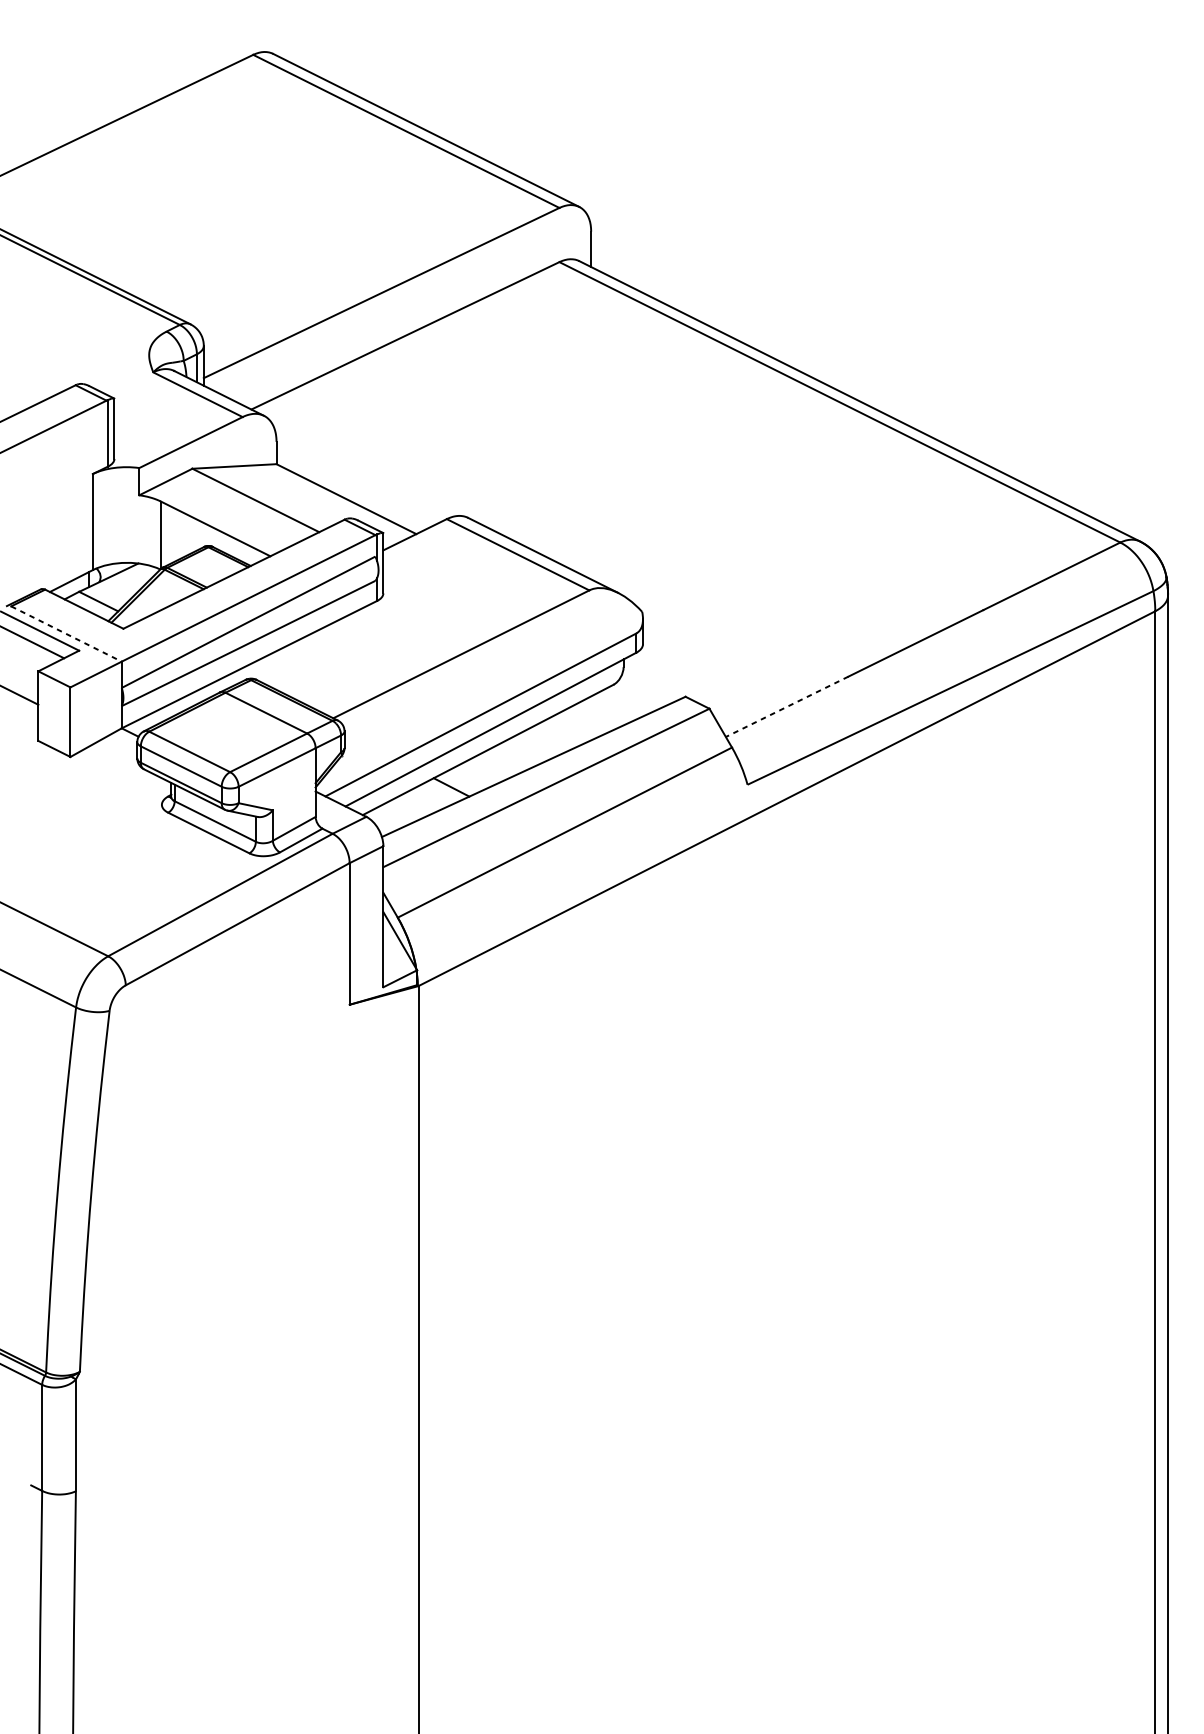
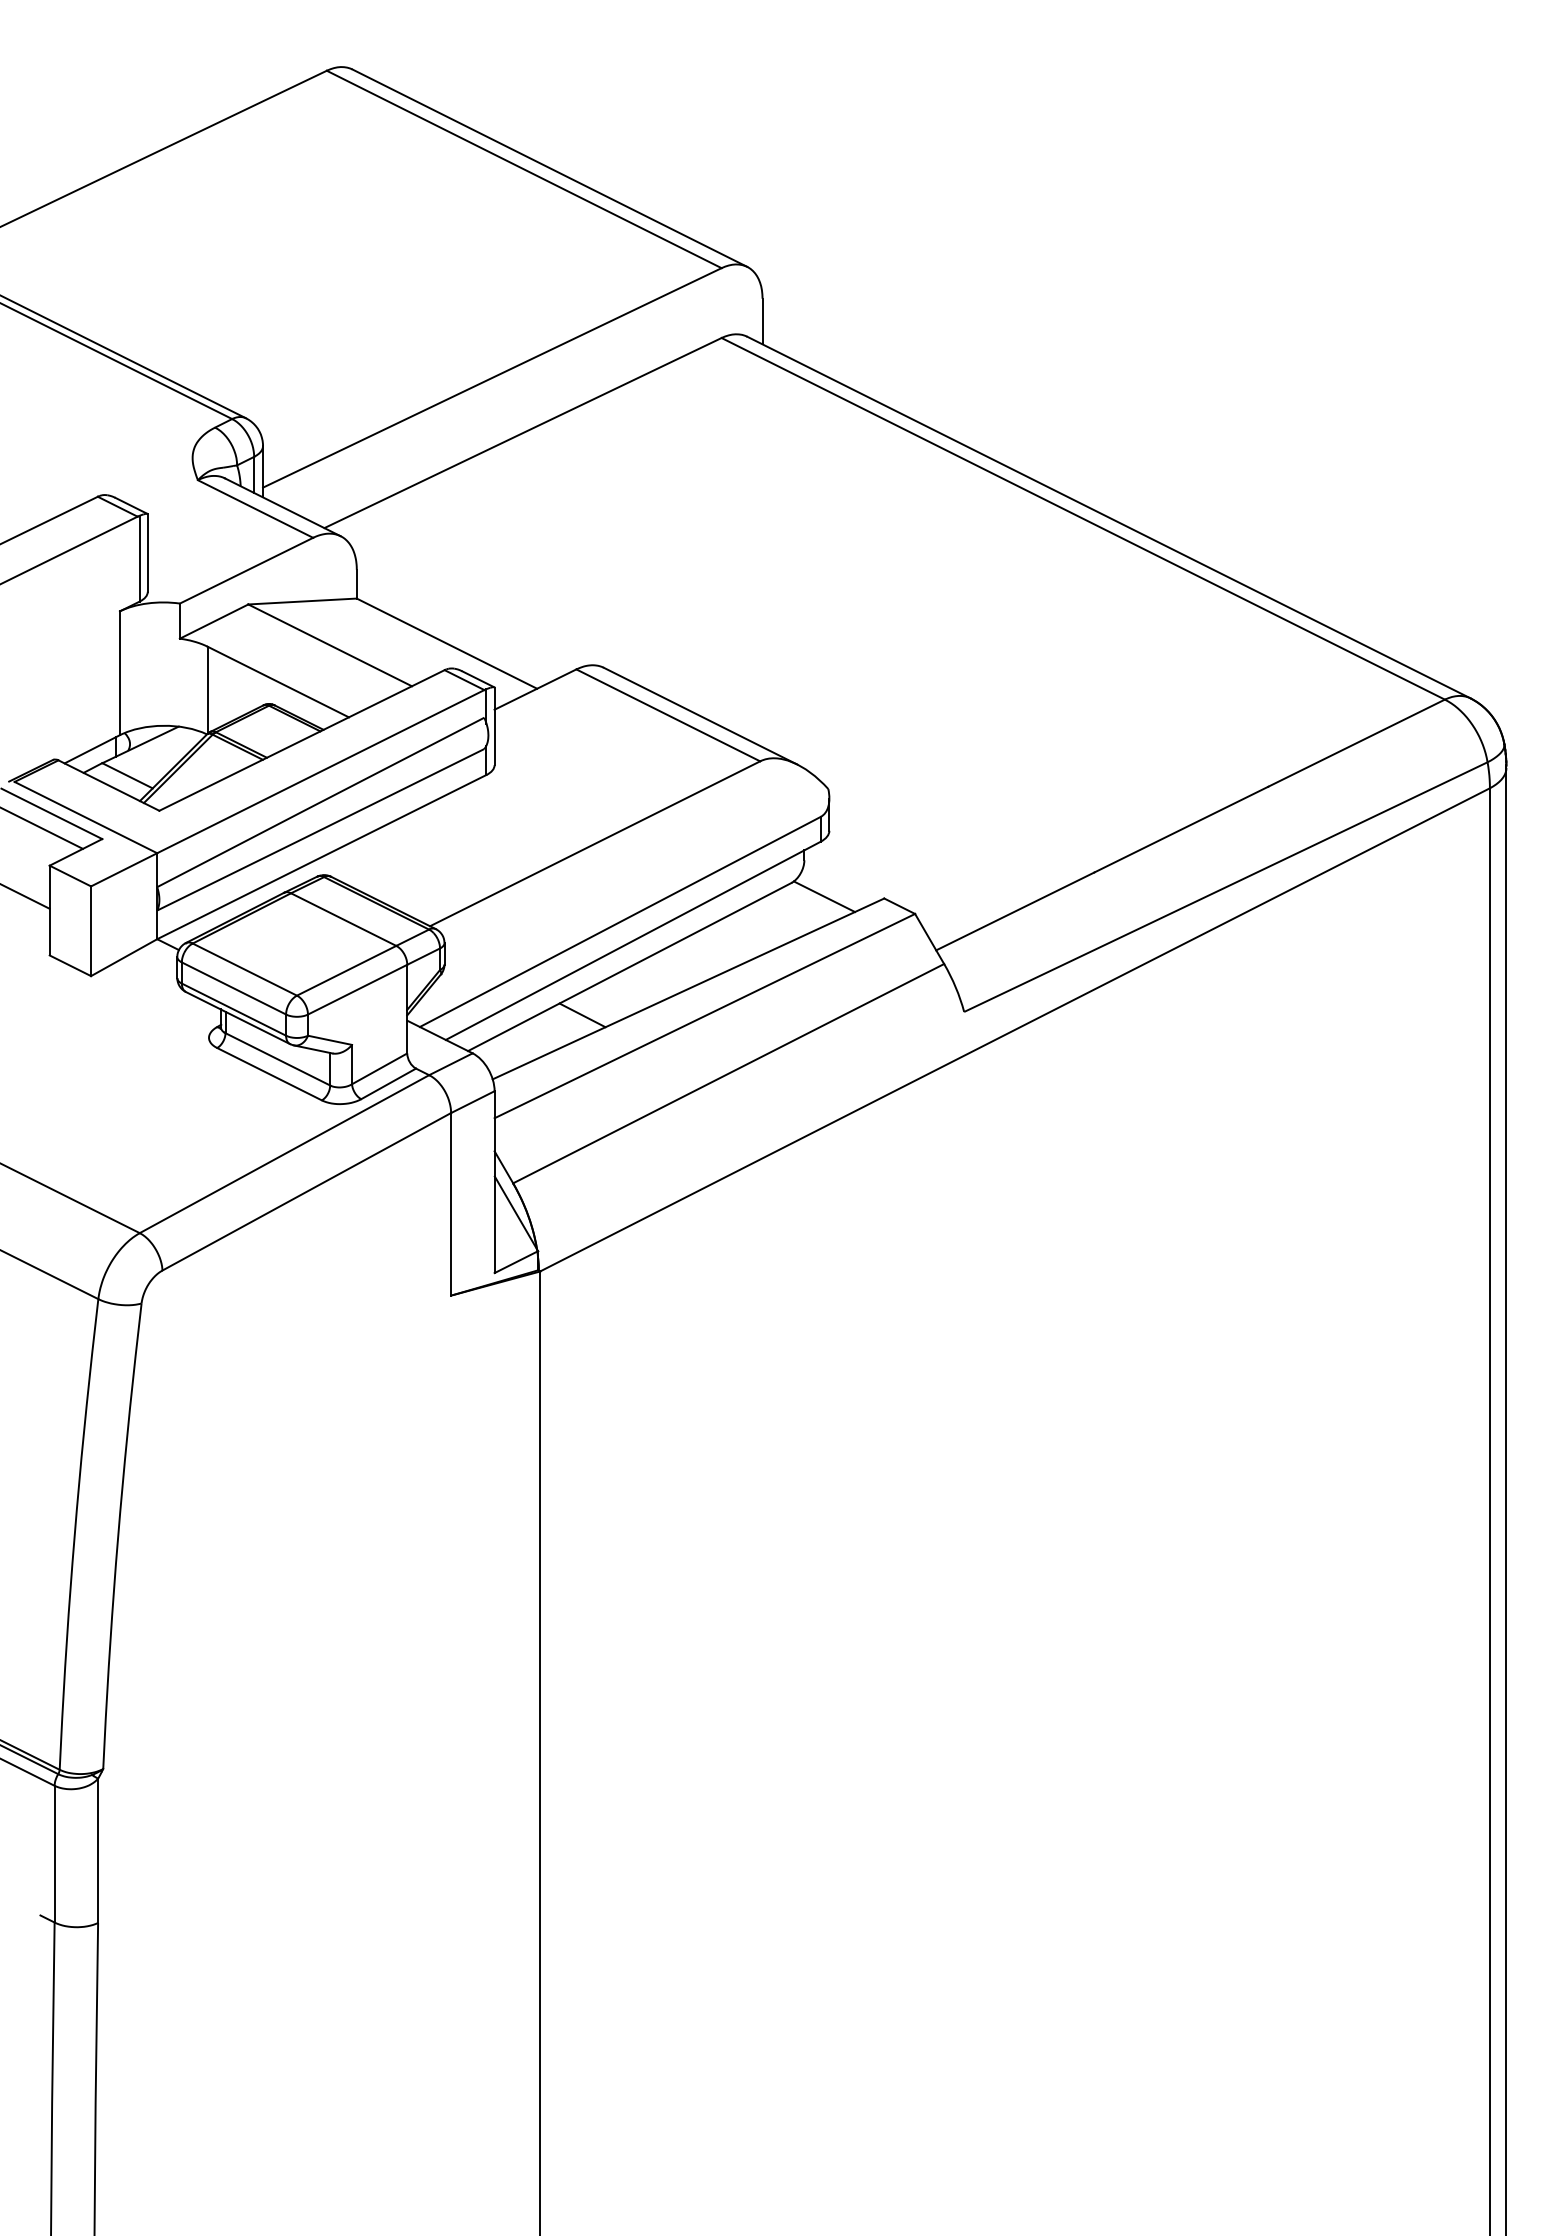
line: (66, 633) -> (85, 817), dashed -> solid
line: (639, 695) -> (824, 896), added
line: (786, 706) -> (1014, 911), dashed -> solid

